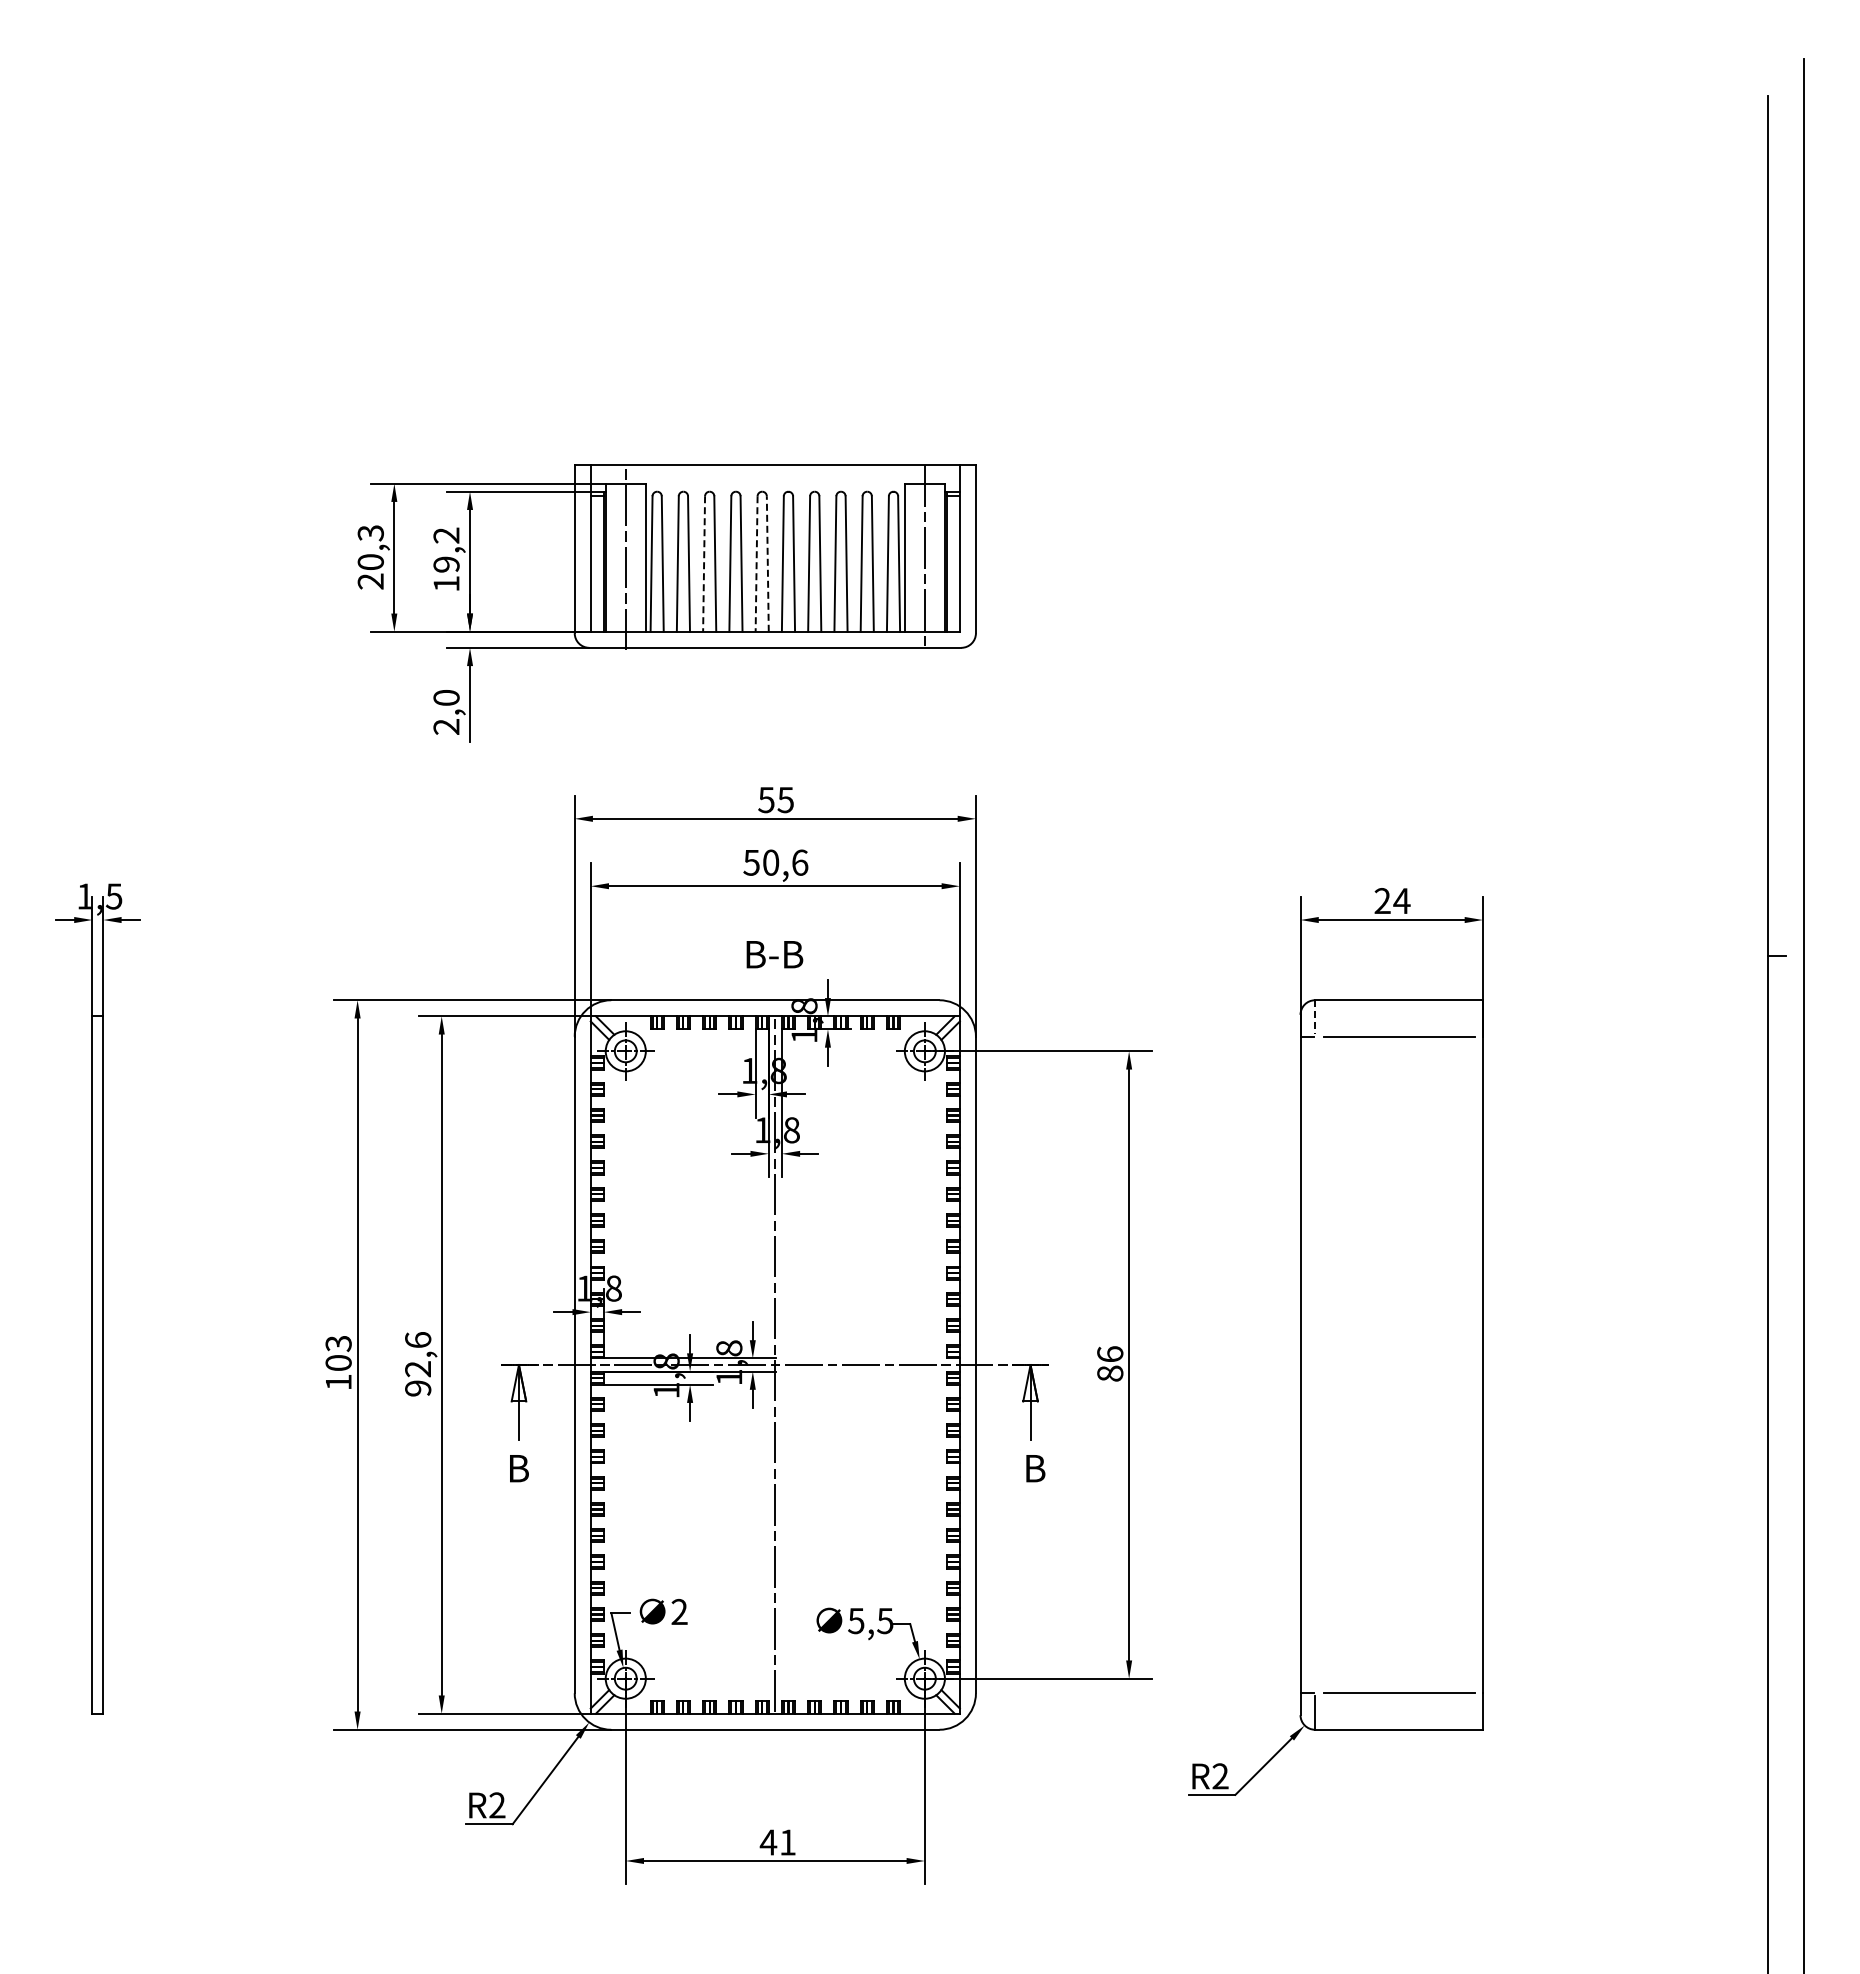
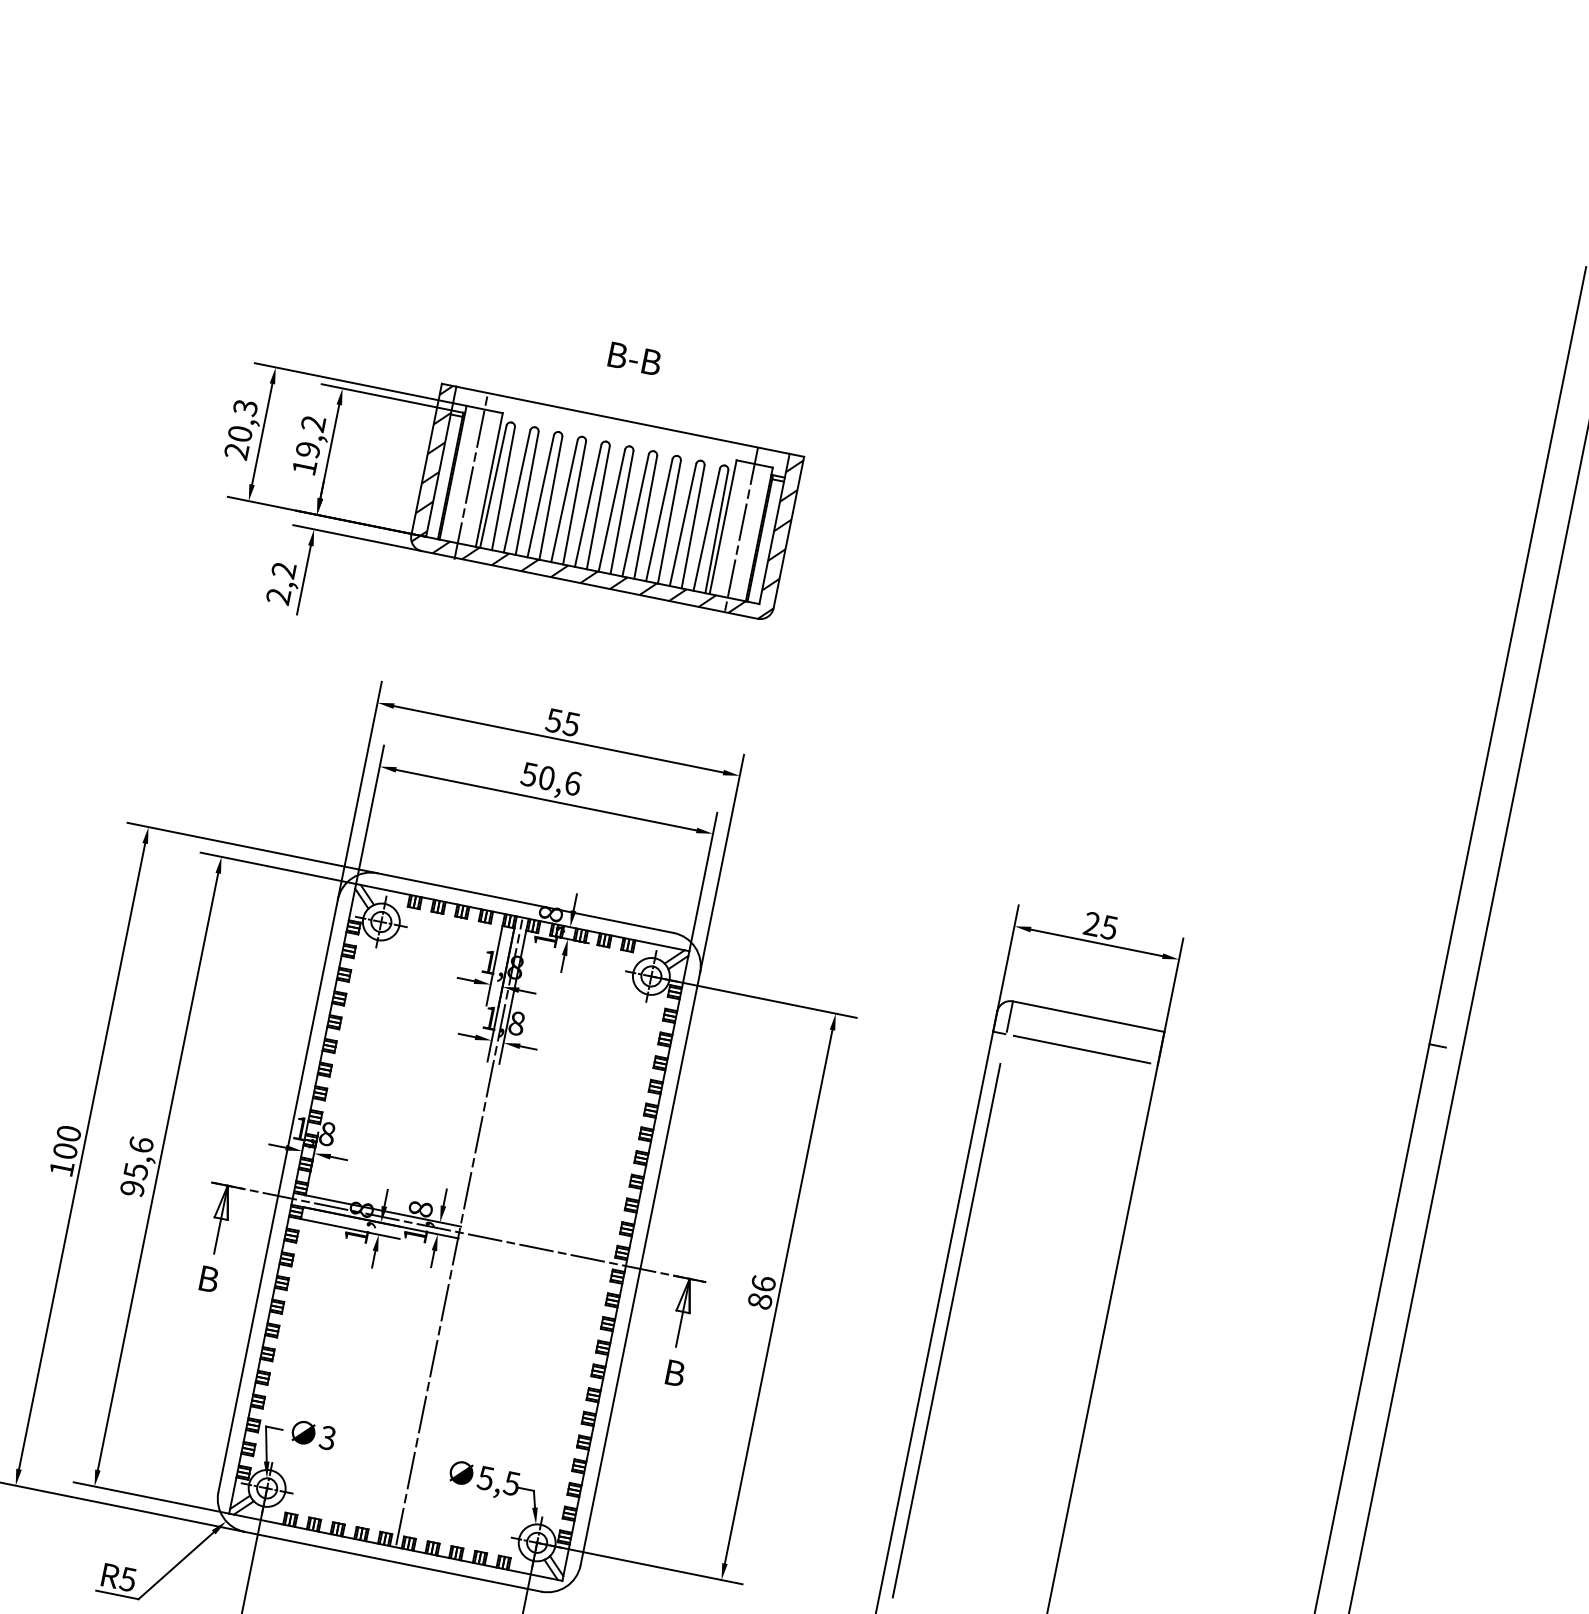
hatch: (774, 556) -> (605, 502), added
line: (704, 564) -> (541, 496), dashed -> solid
line: (756, 564) -> (587, 506), dashed -> solid
line: (767, 564) -> (597, 508), dashed -> solid
text: (446, 697) -> (283, 569), 2,0 -> 2,2
text: (1401, 901) -> (1108, 927), 24 -> 25
text: (774, 954) -> (634, 358), moved
line: (1315, 1017) -> (1010, 1017), dashed -> solid
text: (338, 1343) -> (68, 1133), 103 -> 100
line: (1314, 1364) -> (946, 1330), added
text: (418, 1369) -> (136, 1171), 92,6 -> 95,6
text: (679, 1612) -> (327, 1438), 2 -> 3
text: (497, 1805) -> (128, 1579), R2 -> R5

